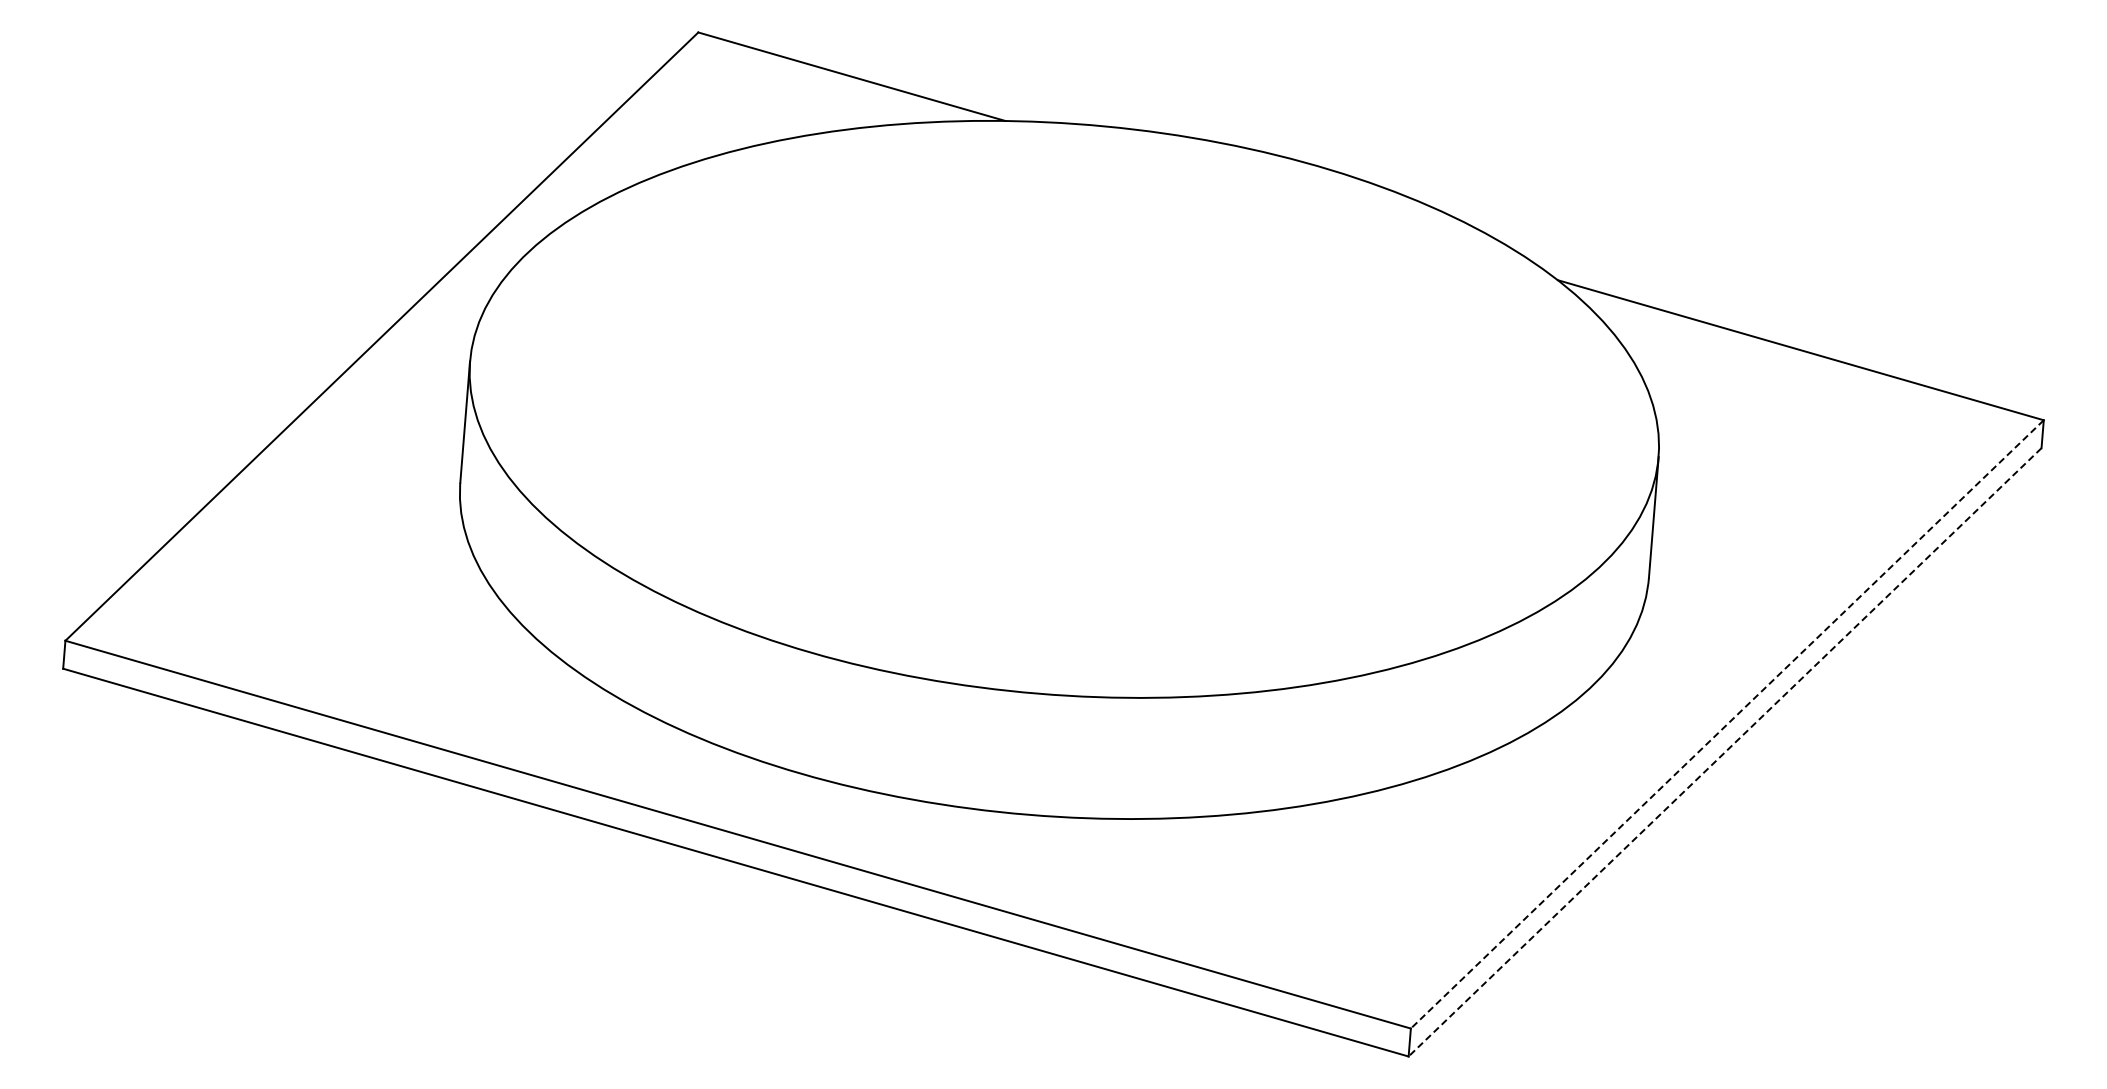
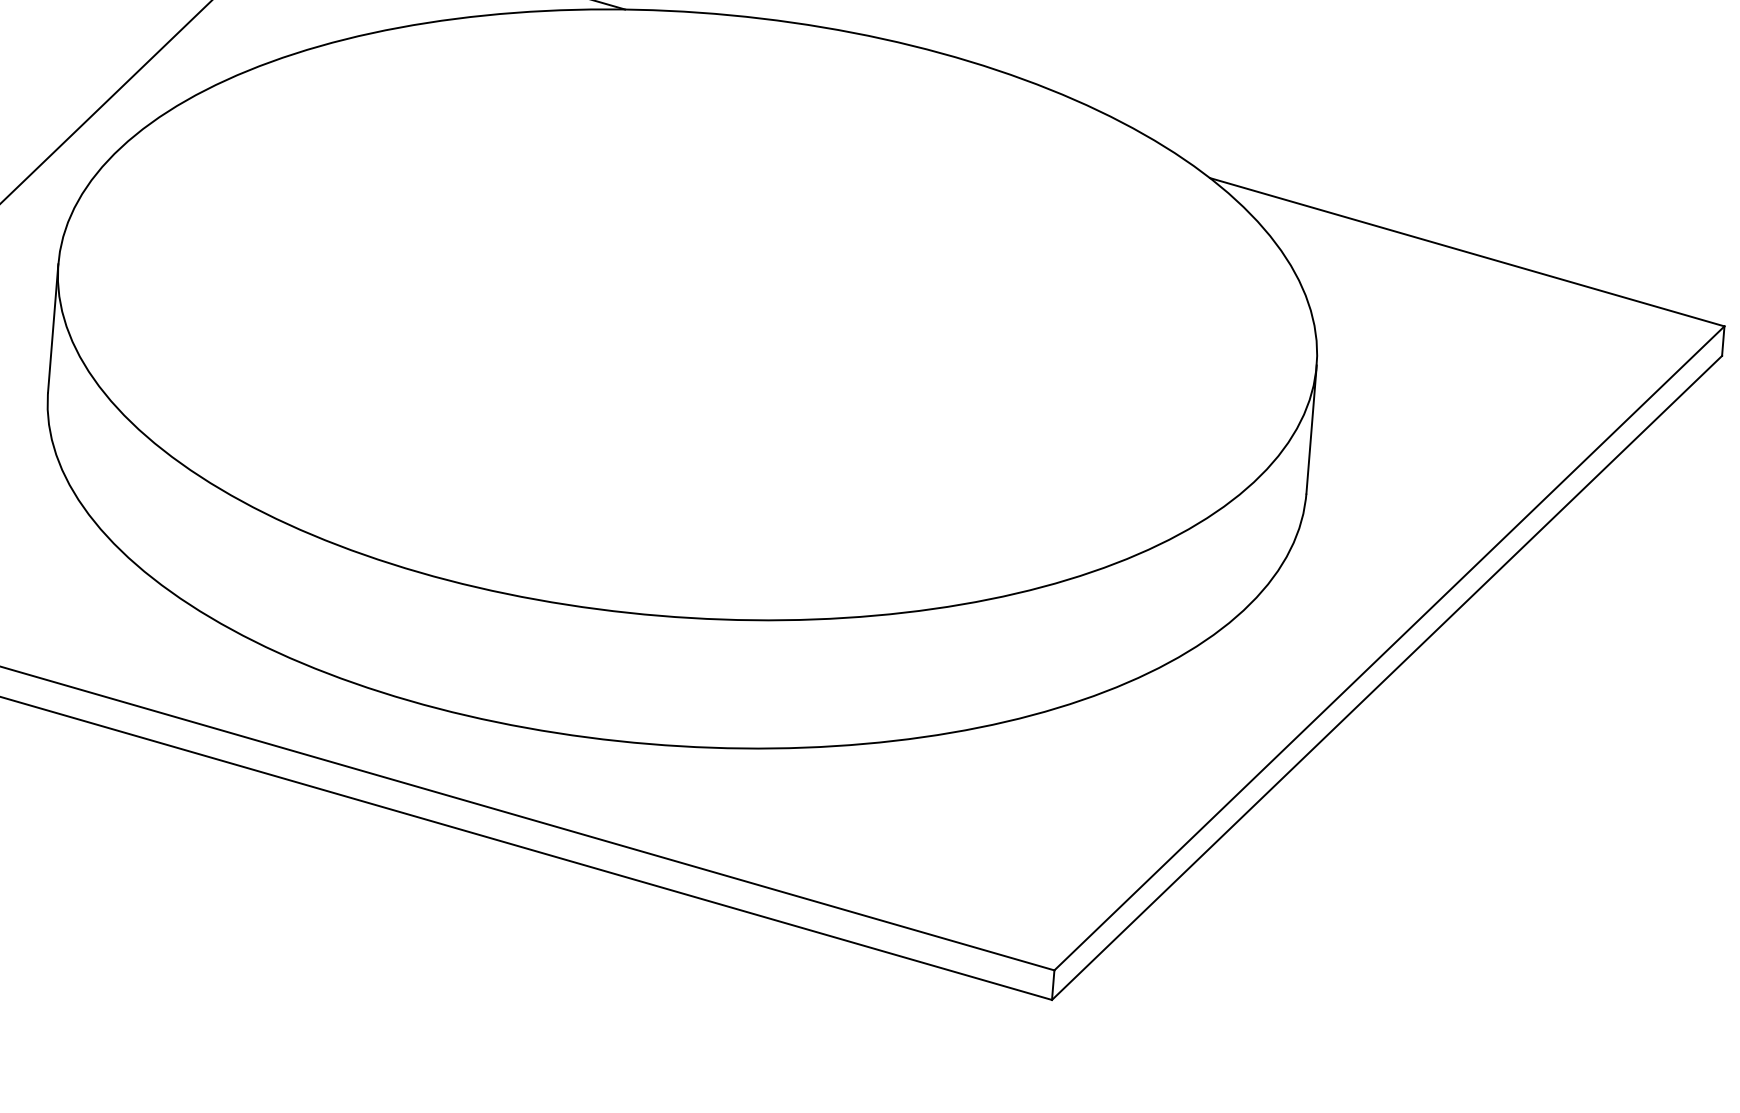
line: (1727, 724) -> (1389, 648), dashed -> solid
line: (1725, 752) -> (1387, 678), dashed -> solid

